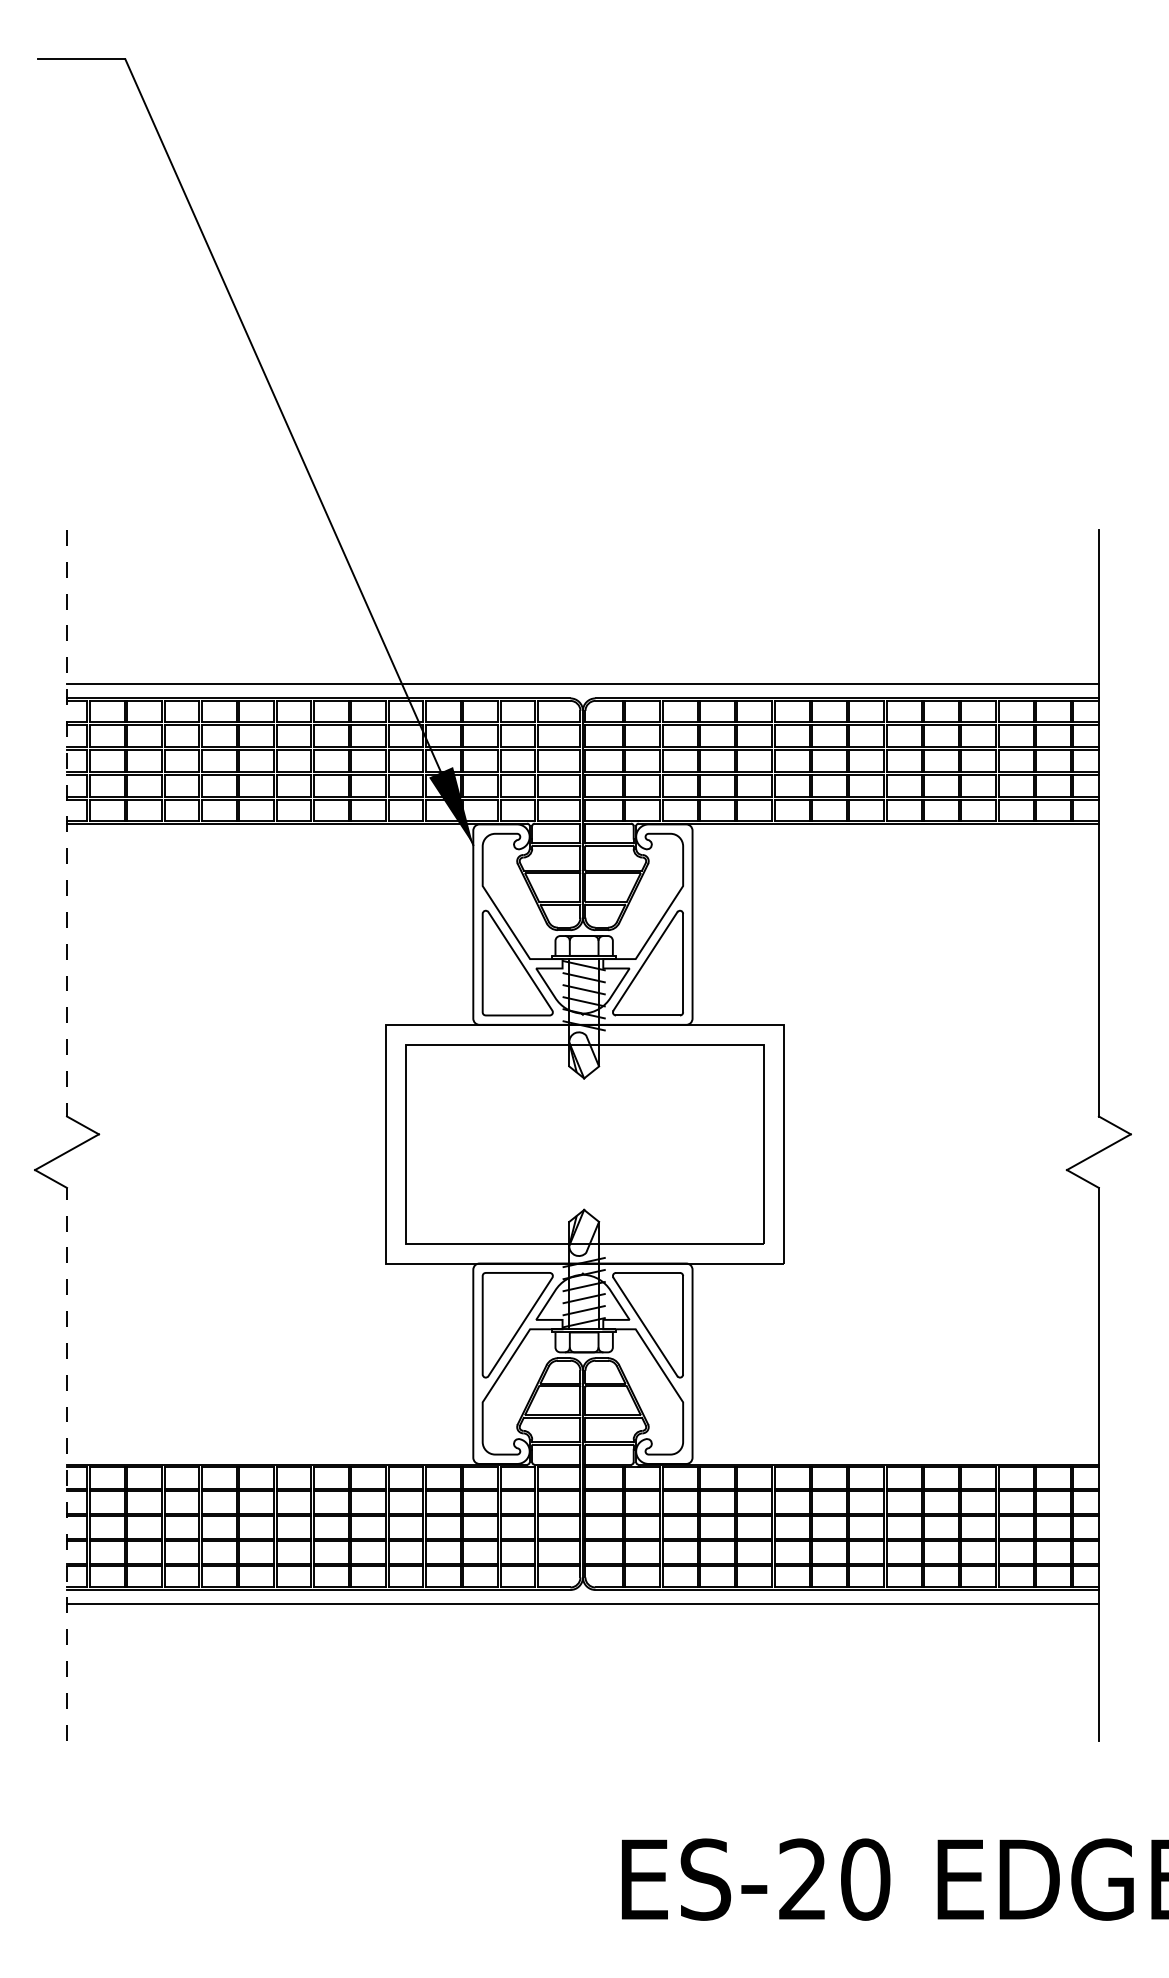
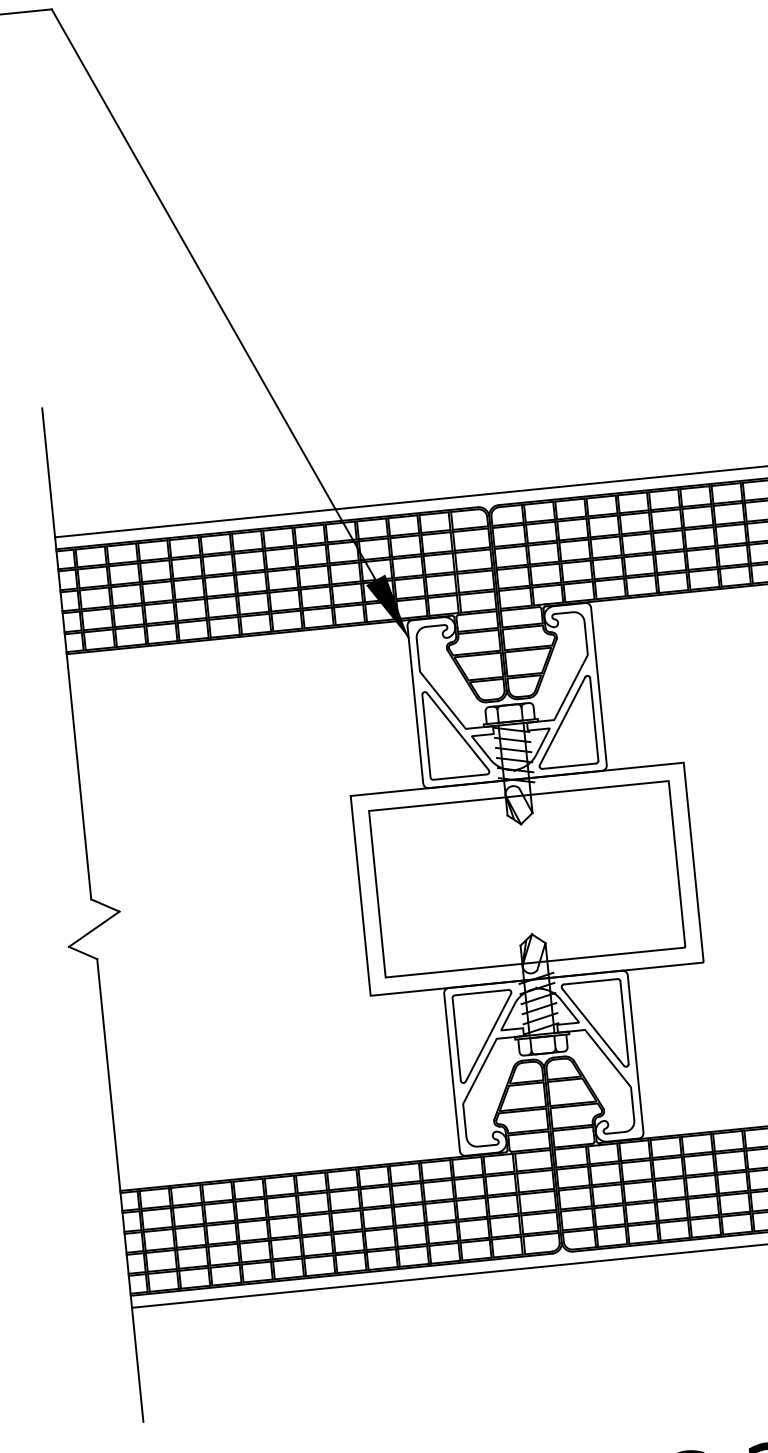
line: (67, 823) -> (67, 654), dashed -> solid
line: (67, 1463) -> (120, 1189), dashed -> solid

